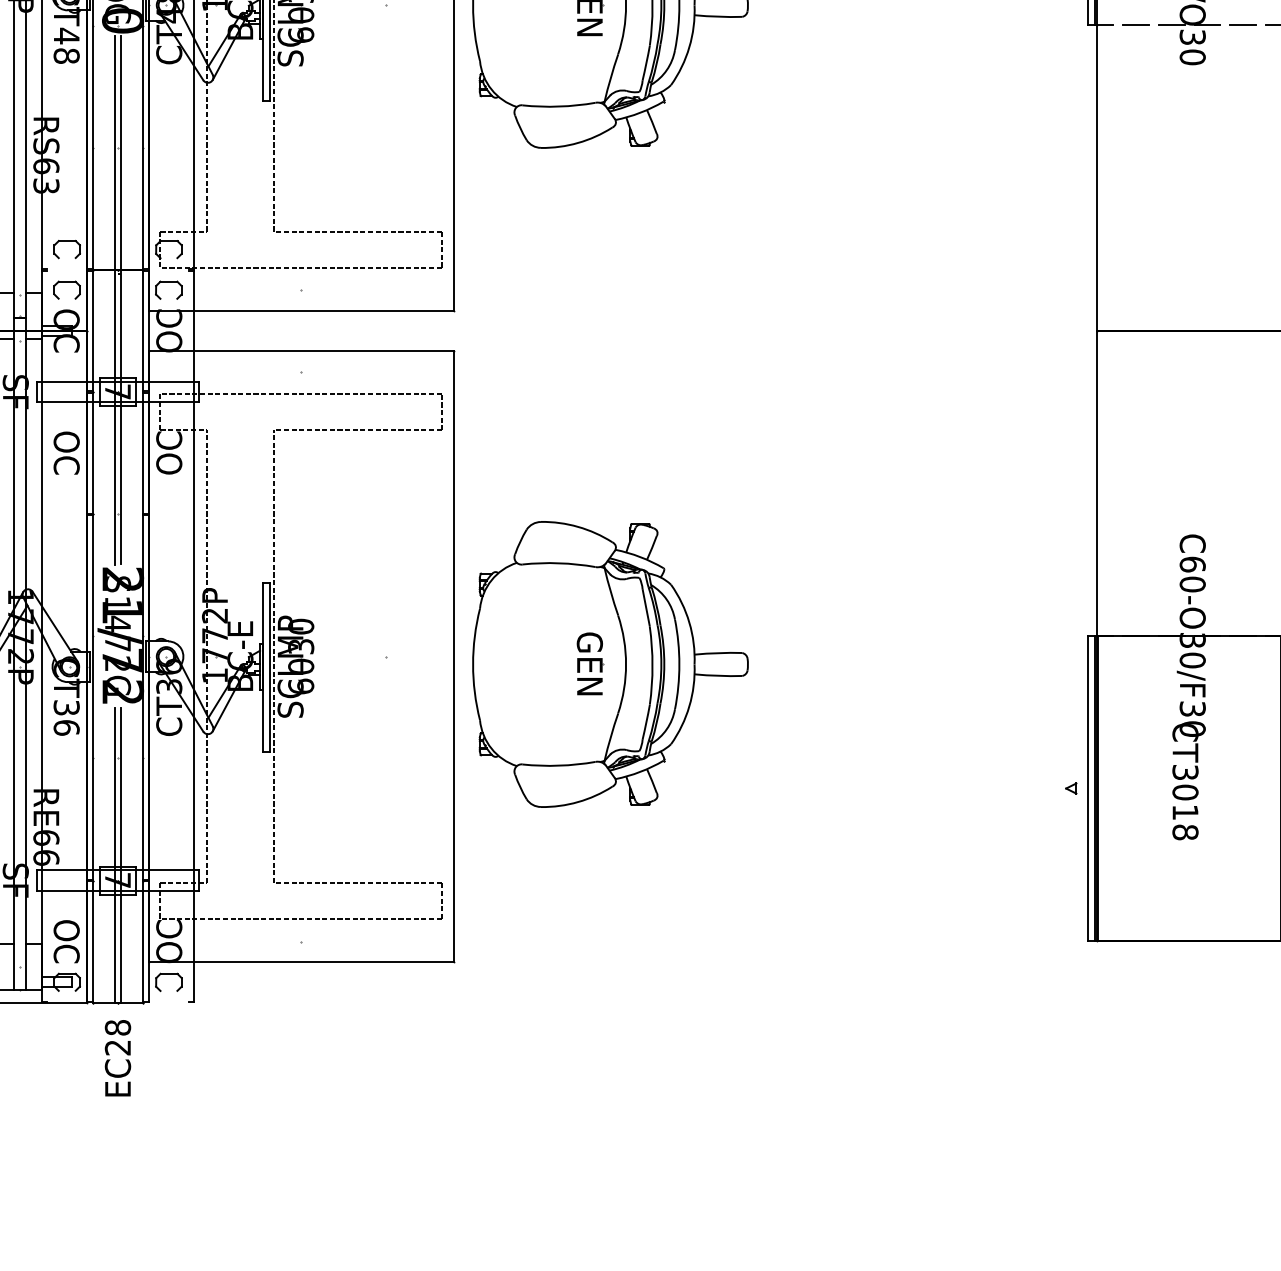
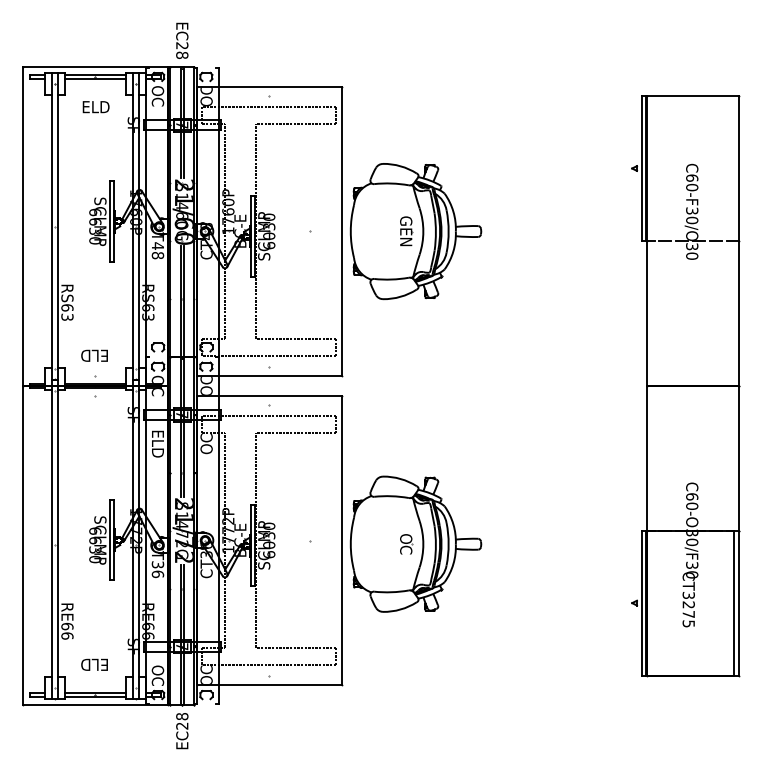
text: (65, 452) -> (157, 443), OC -> ELD
text: (590, 662) -> (406, 543), GEN -> OC
text: (1184, 812) -> (688, 614), CT3018 -> CT3275

